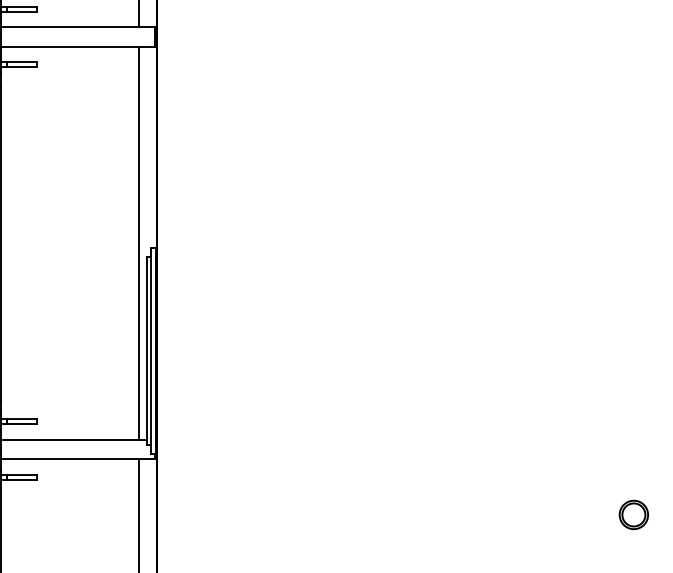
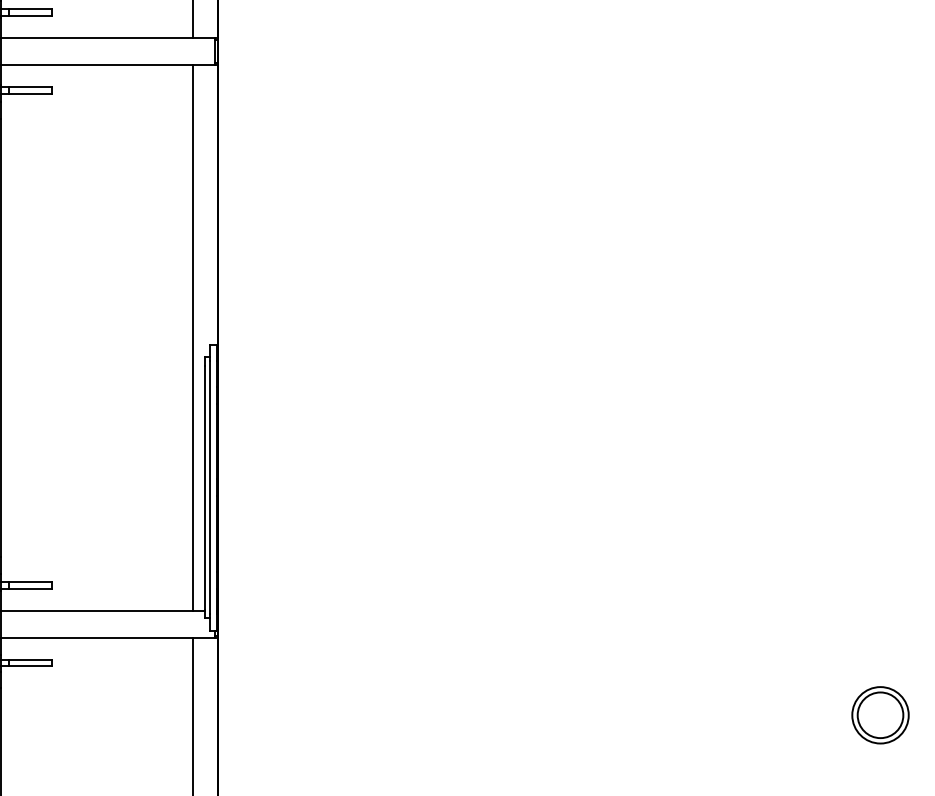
part: (633, 514) -> (880, 714), size x1.43

